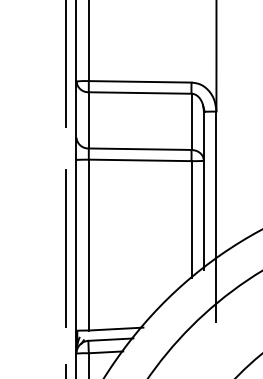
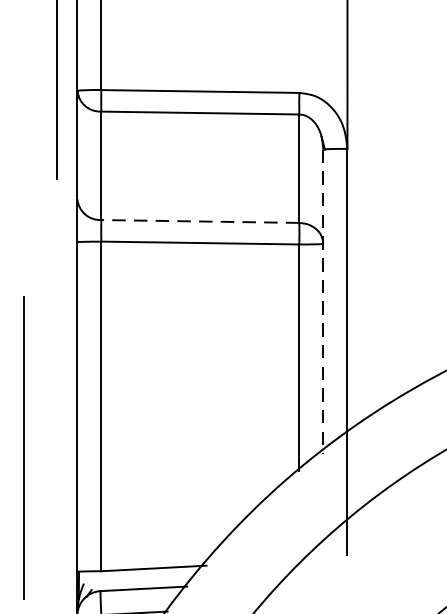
line: (139, 149) -> (199, 222), solid -> dashed
line: (203, 190) -> (322, 301), solid -> dashed
line: (65, 248) -> (23, 447), moved

